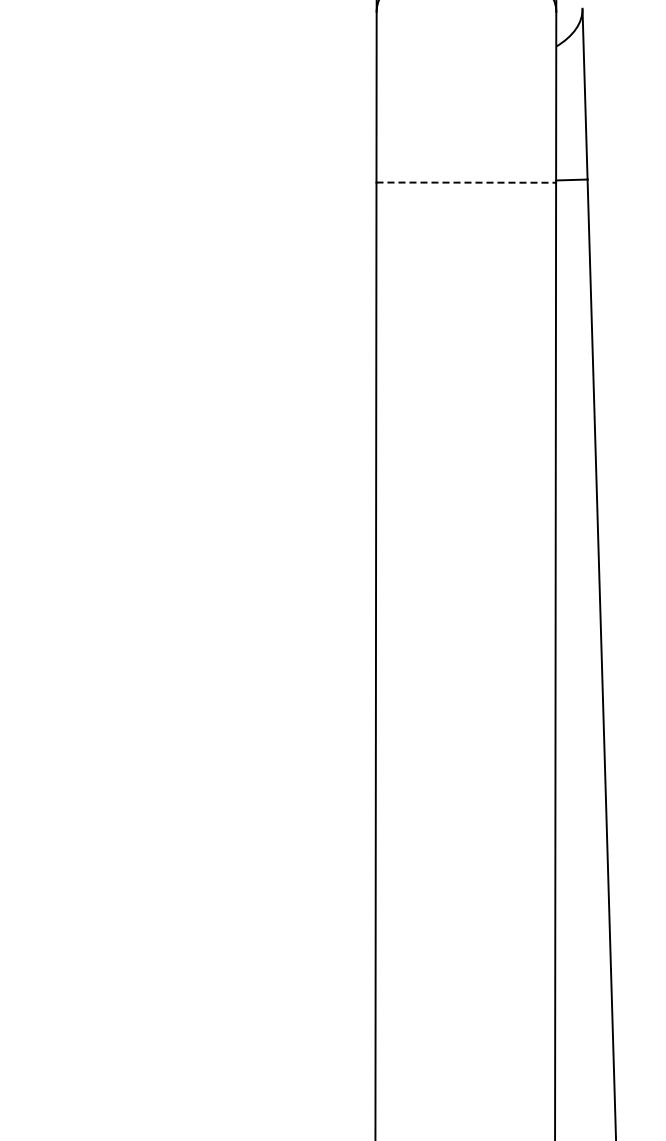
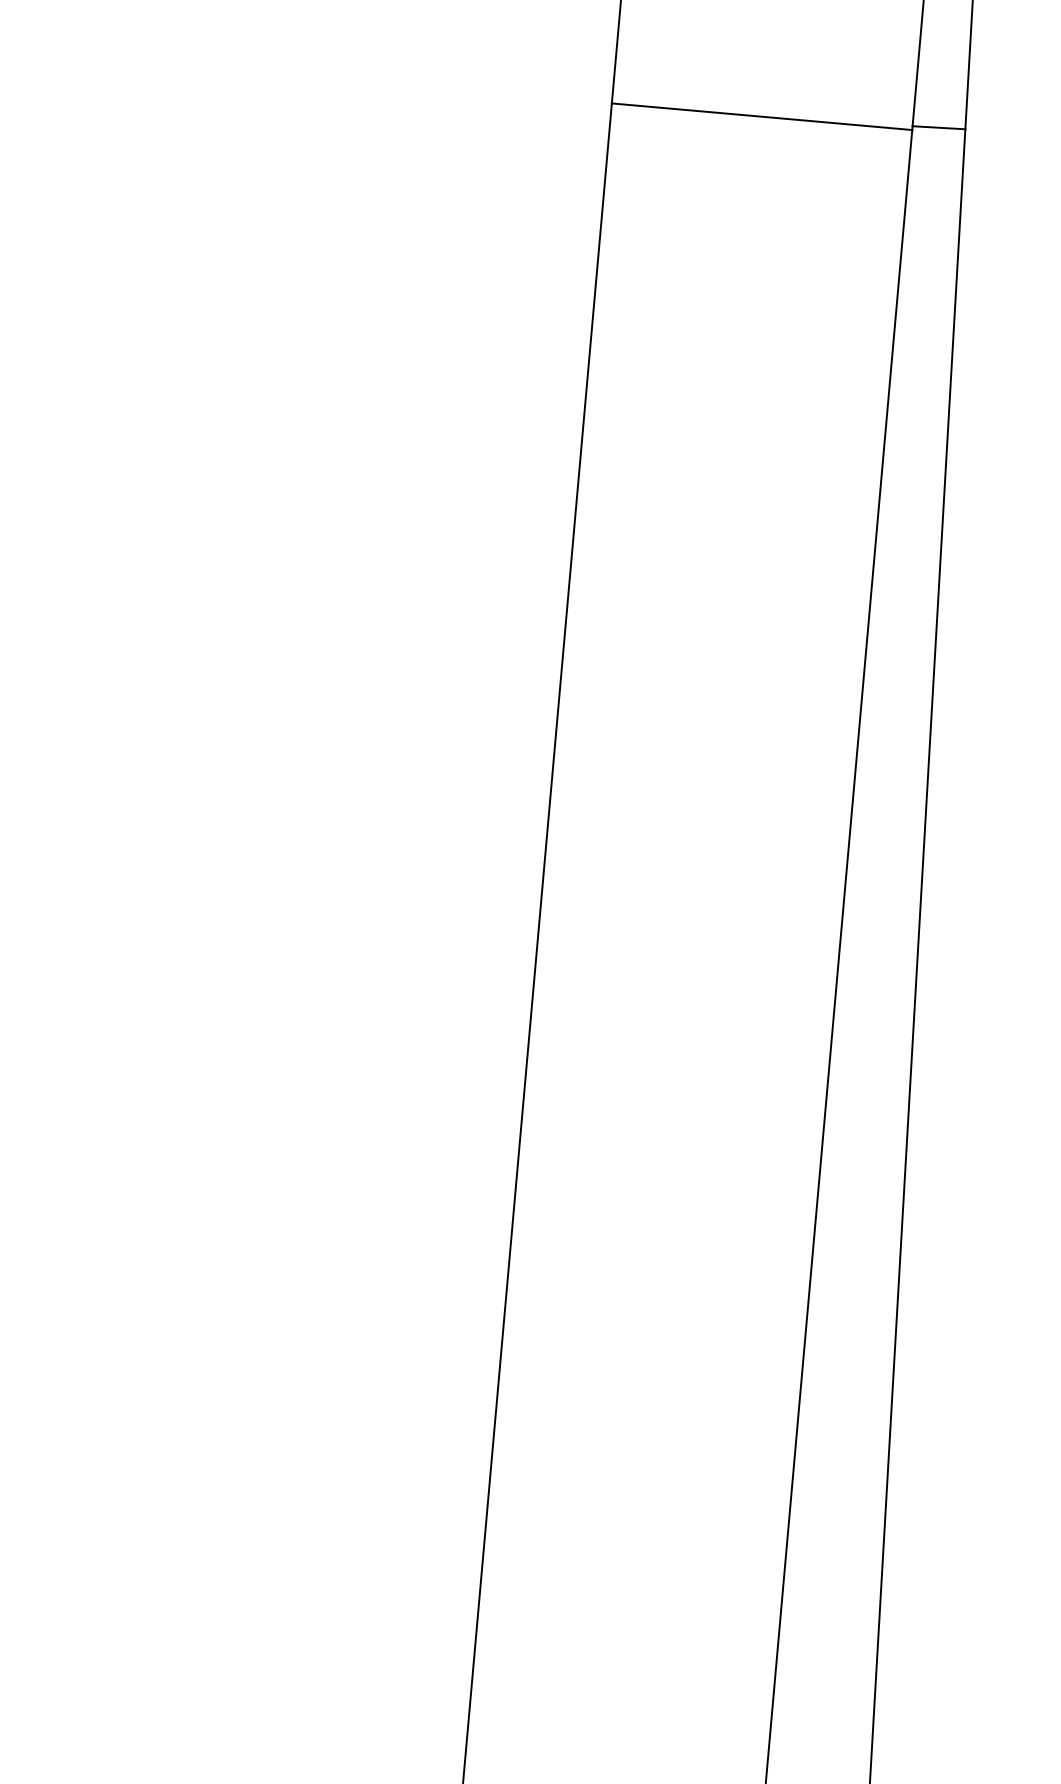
line: (466, 182) -> (762, 116), dashed -> solid

